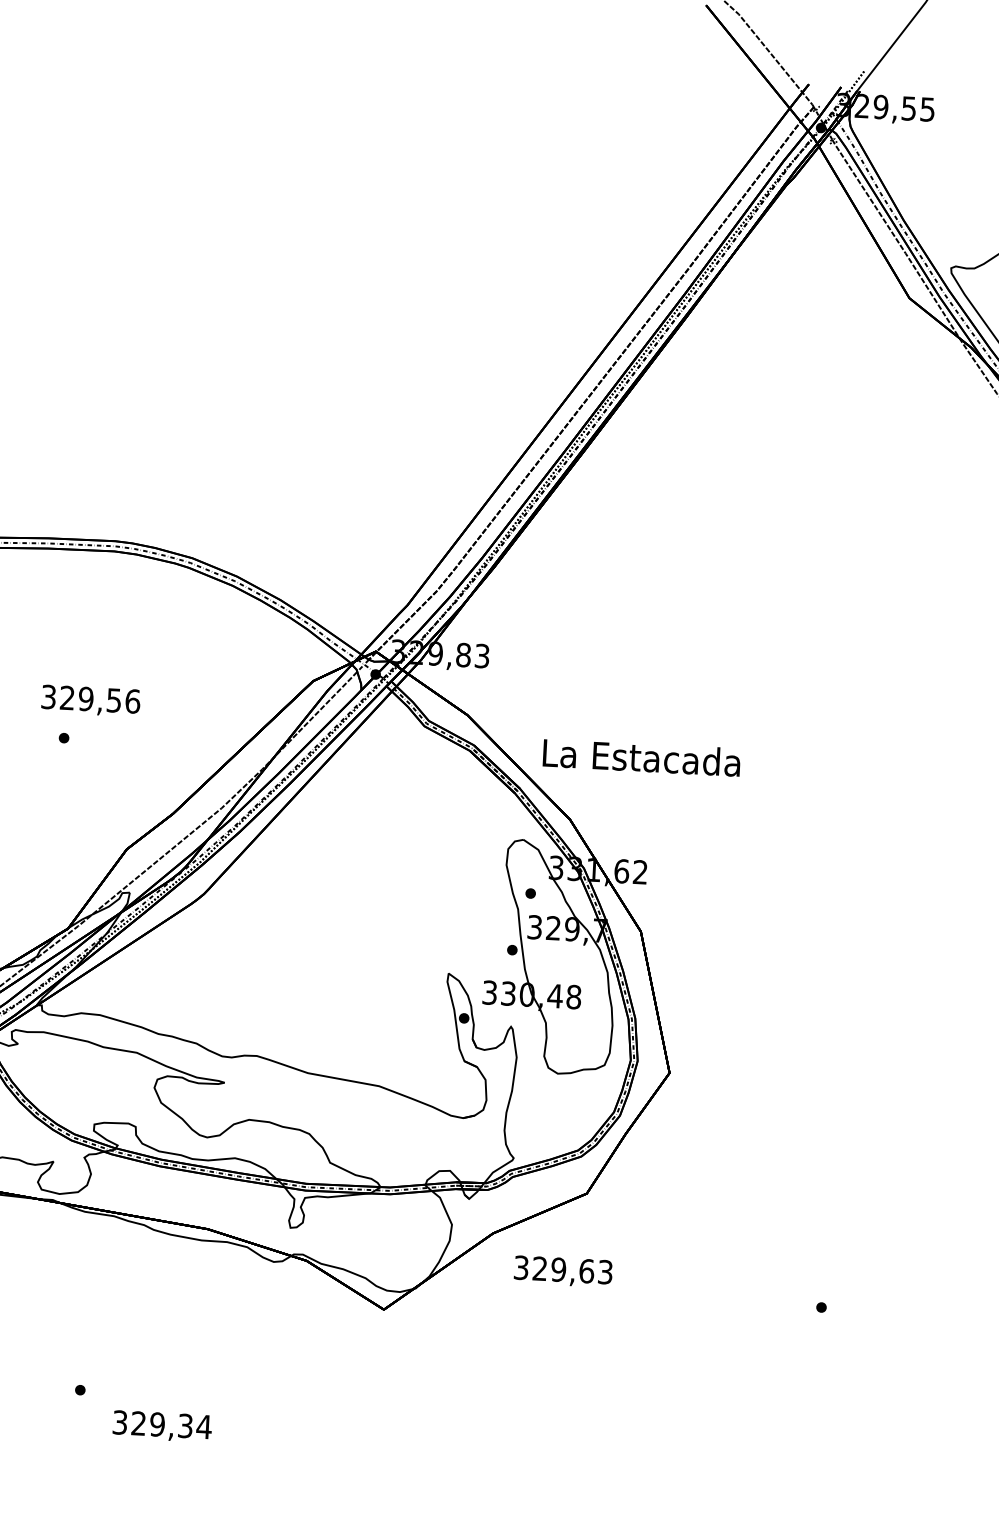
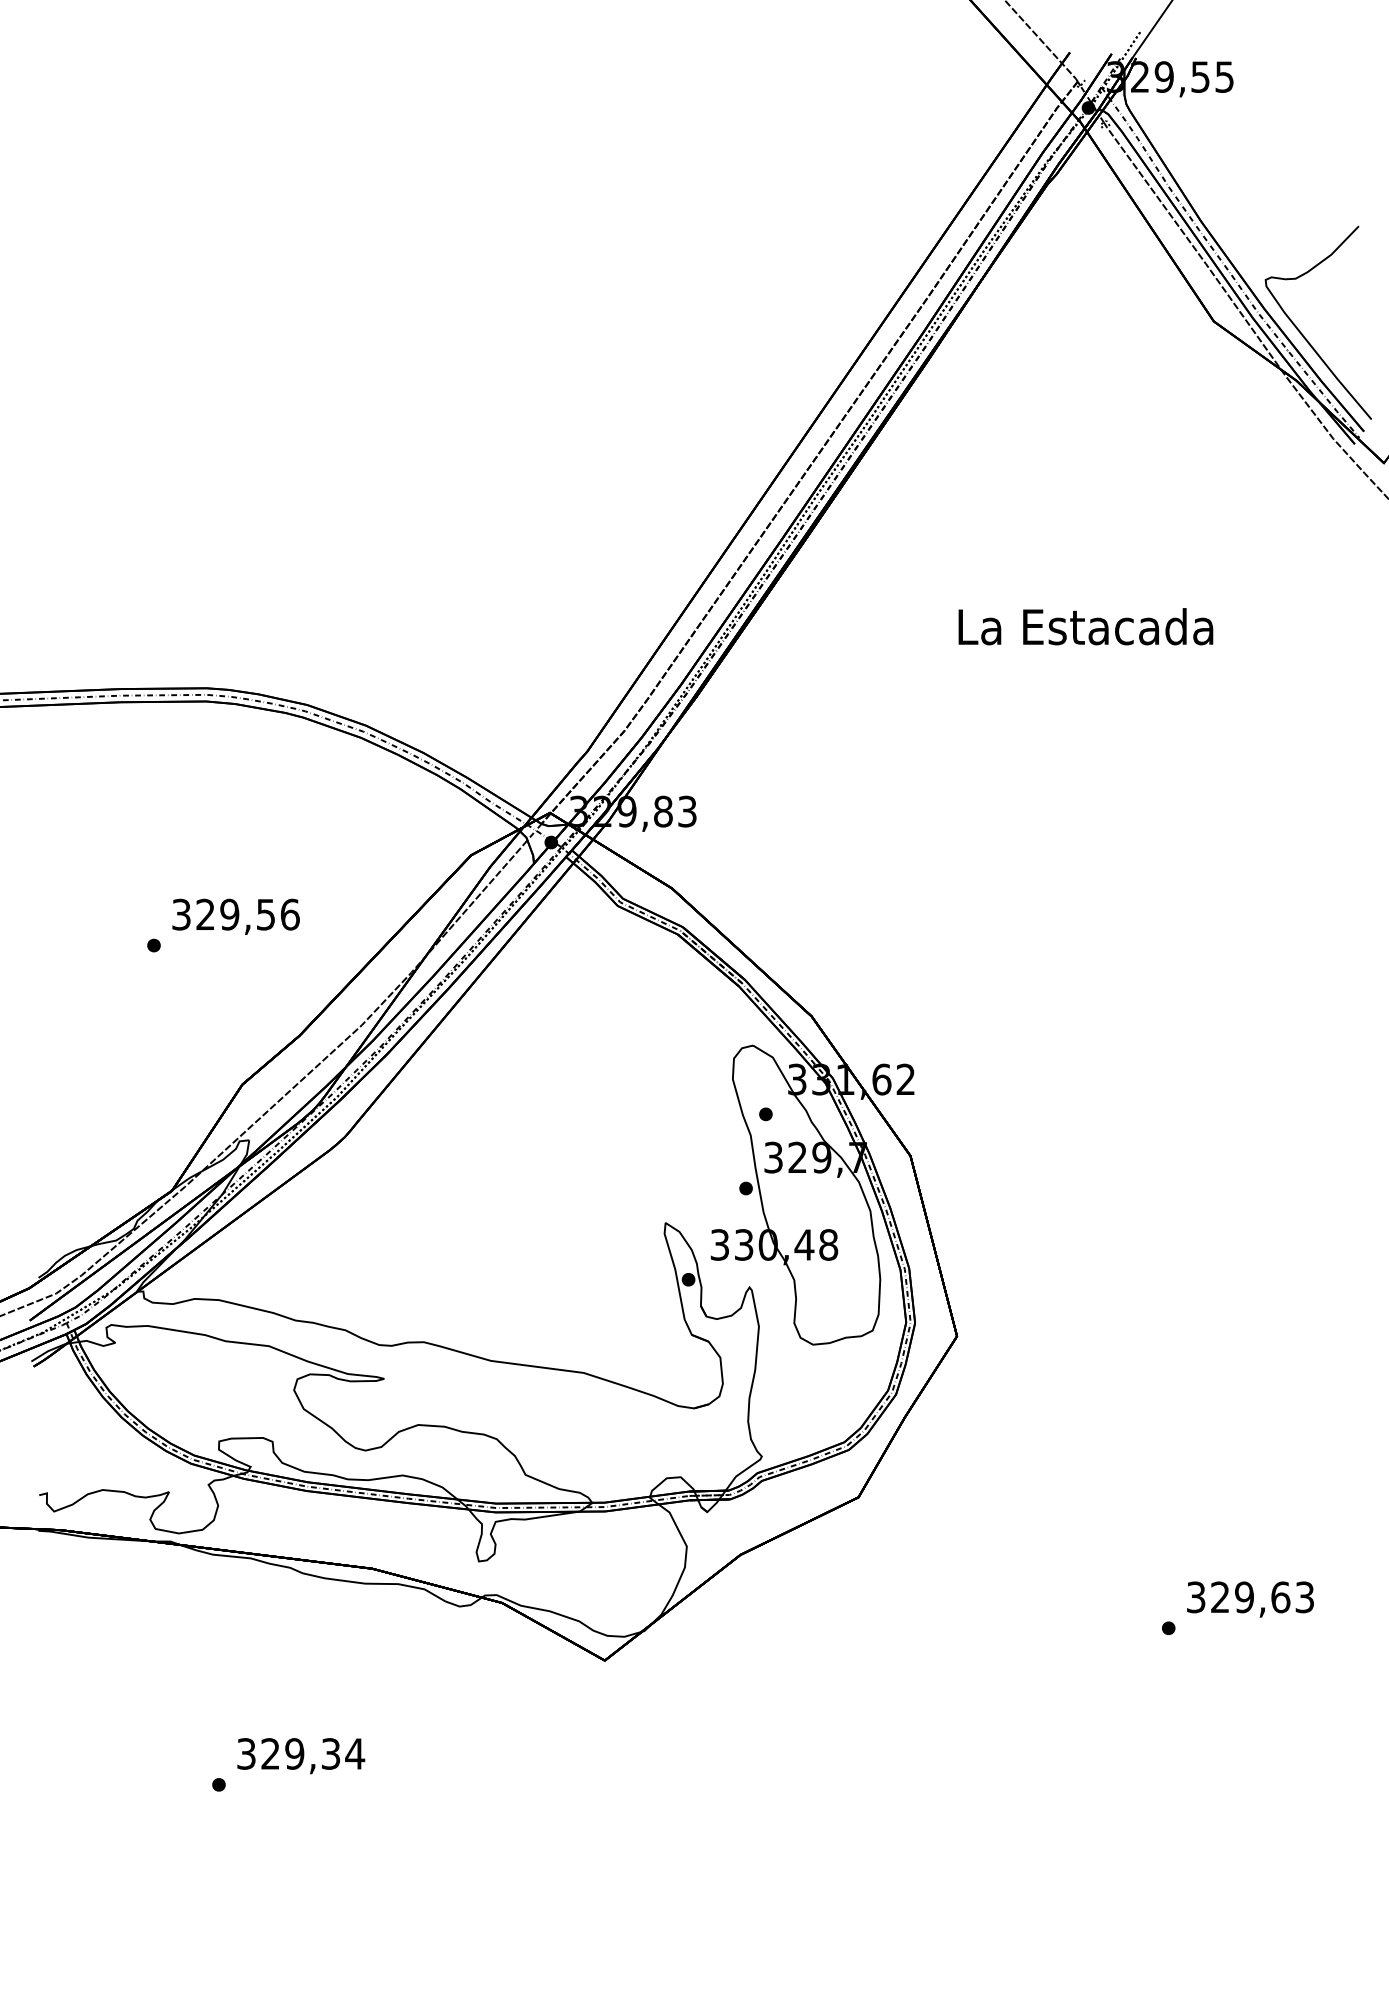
text: (90, 700) -> (235, 916), moved
text: (641, 757) -> (1085, 626), moved
text: (563, 1271) -> (1250, 1599), moved
text: (162, 1426) -> (301, 1756), moved

